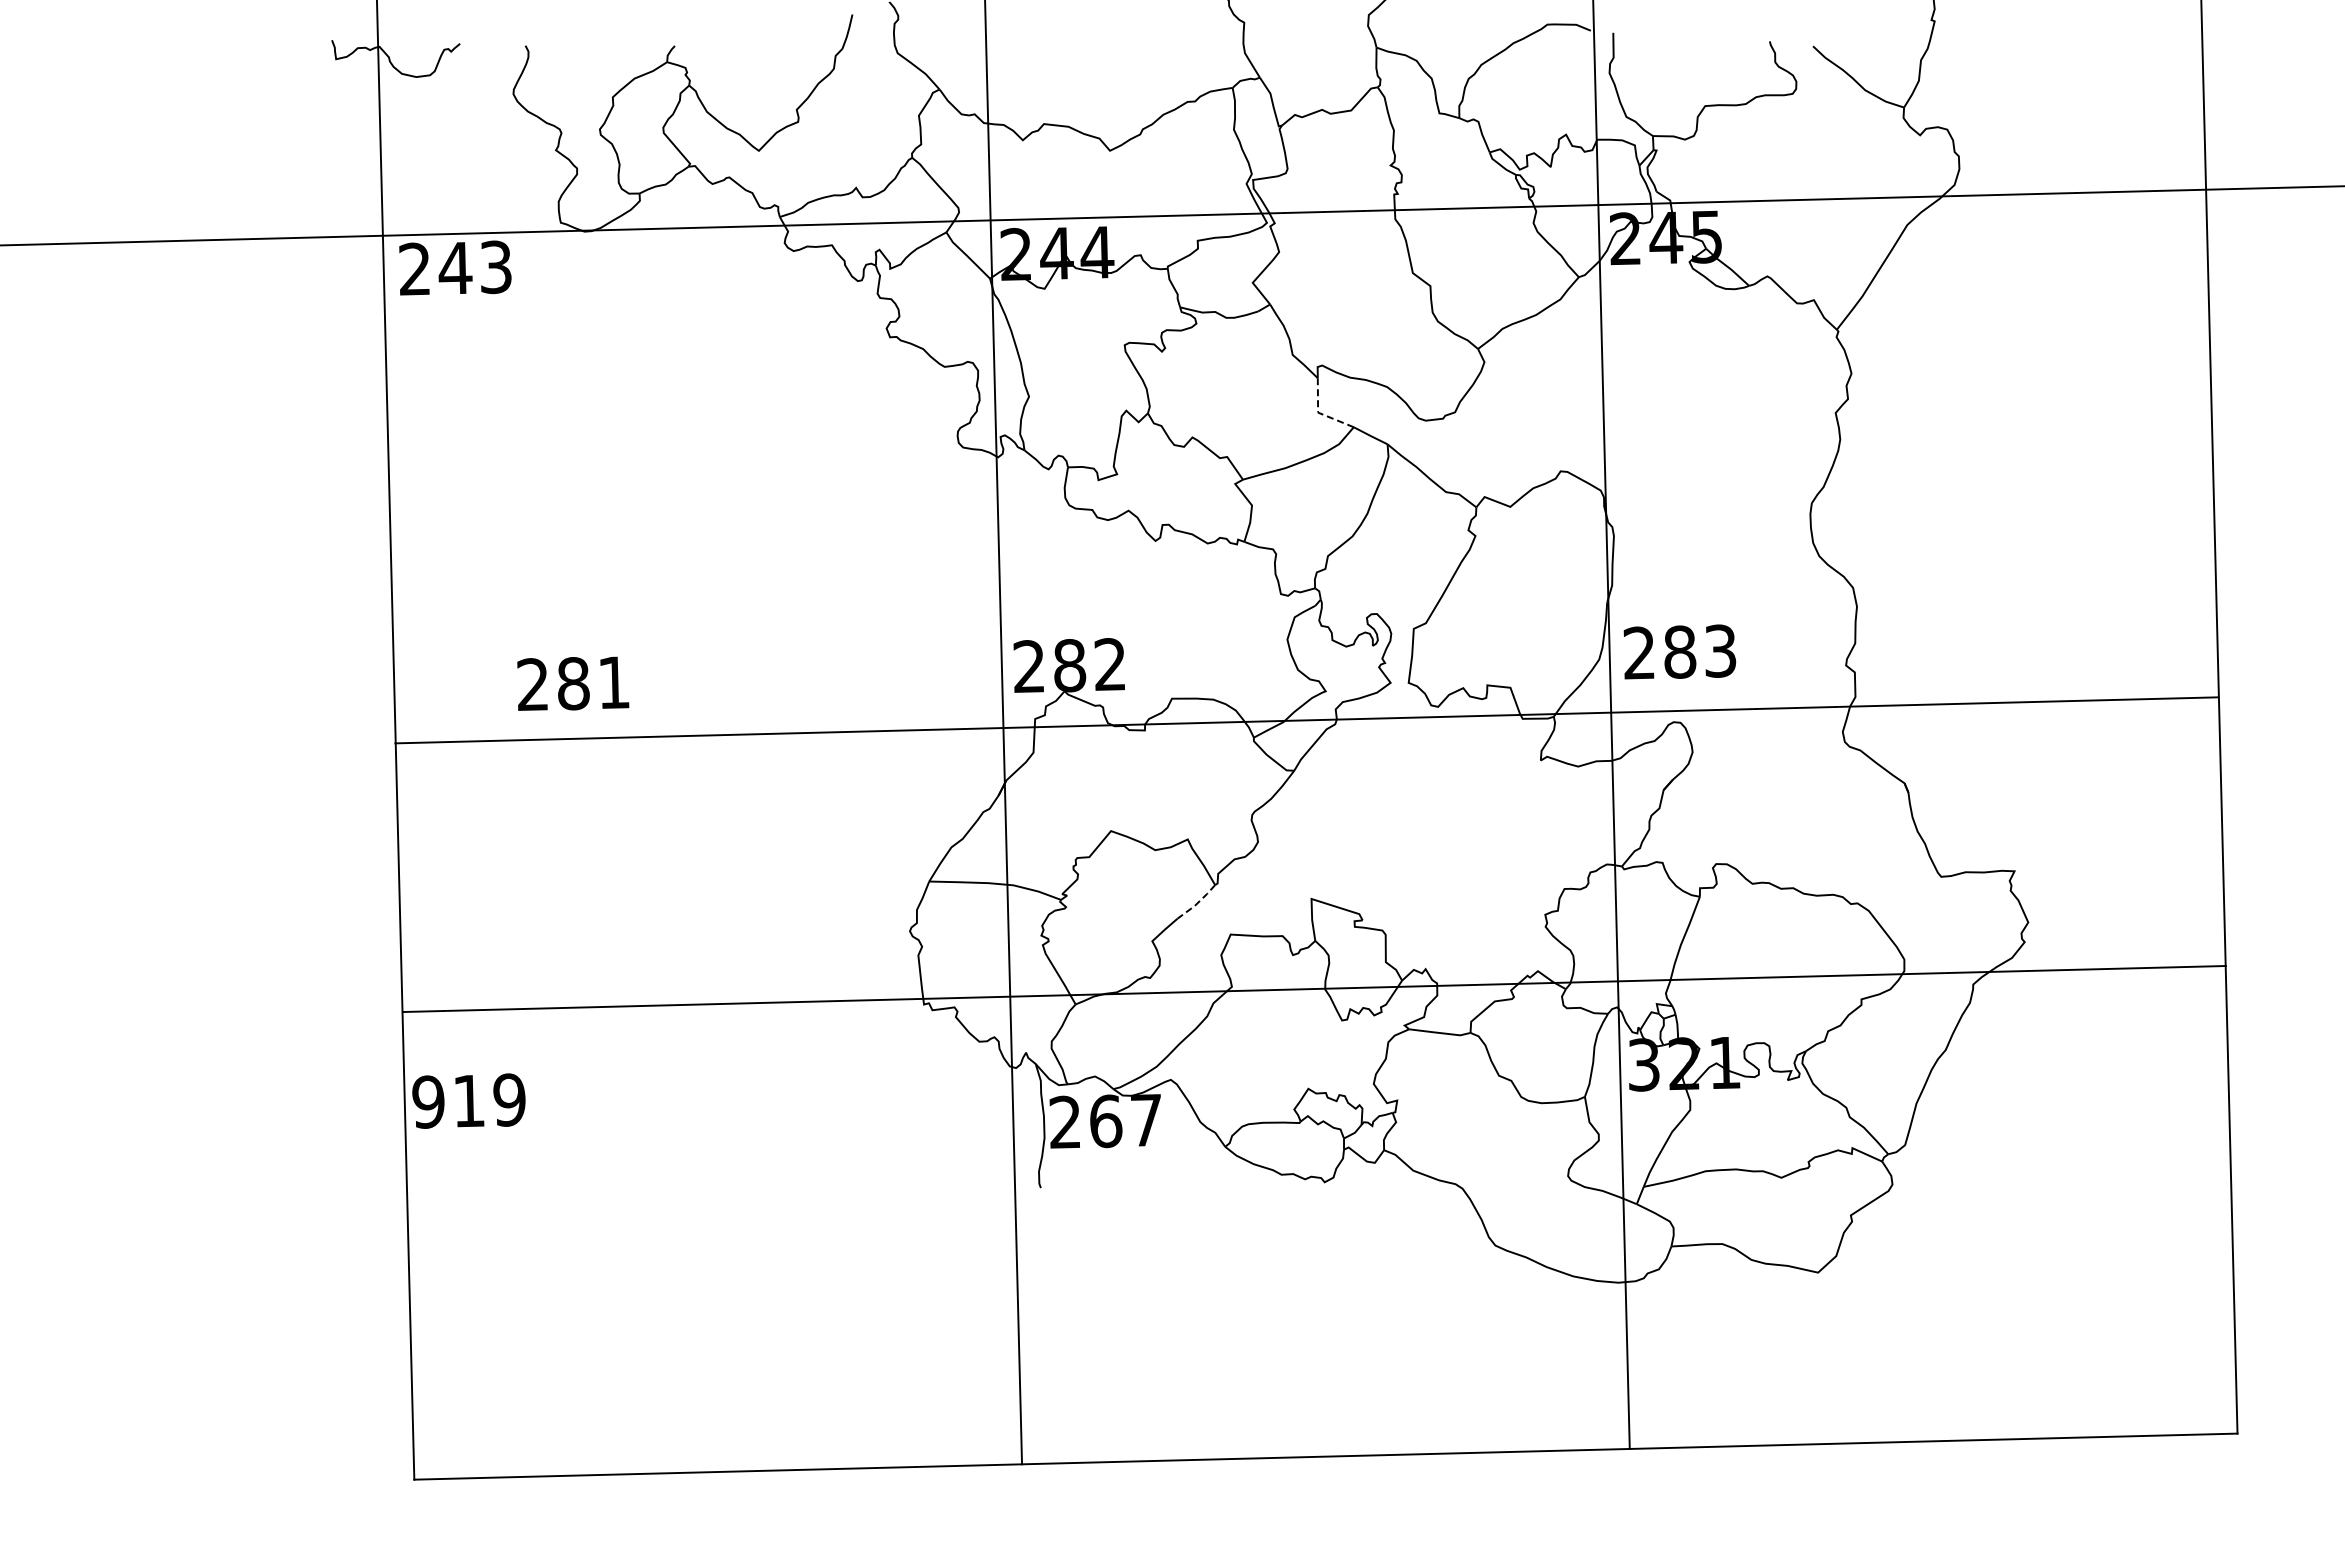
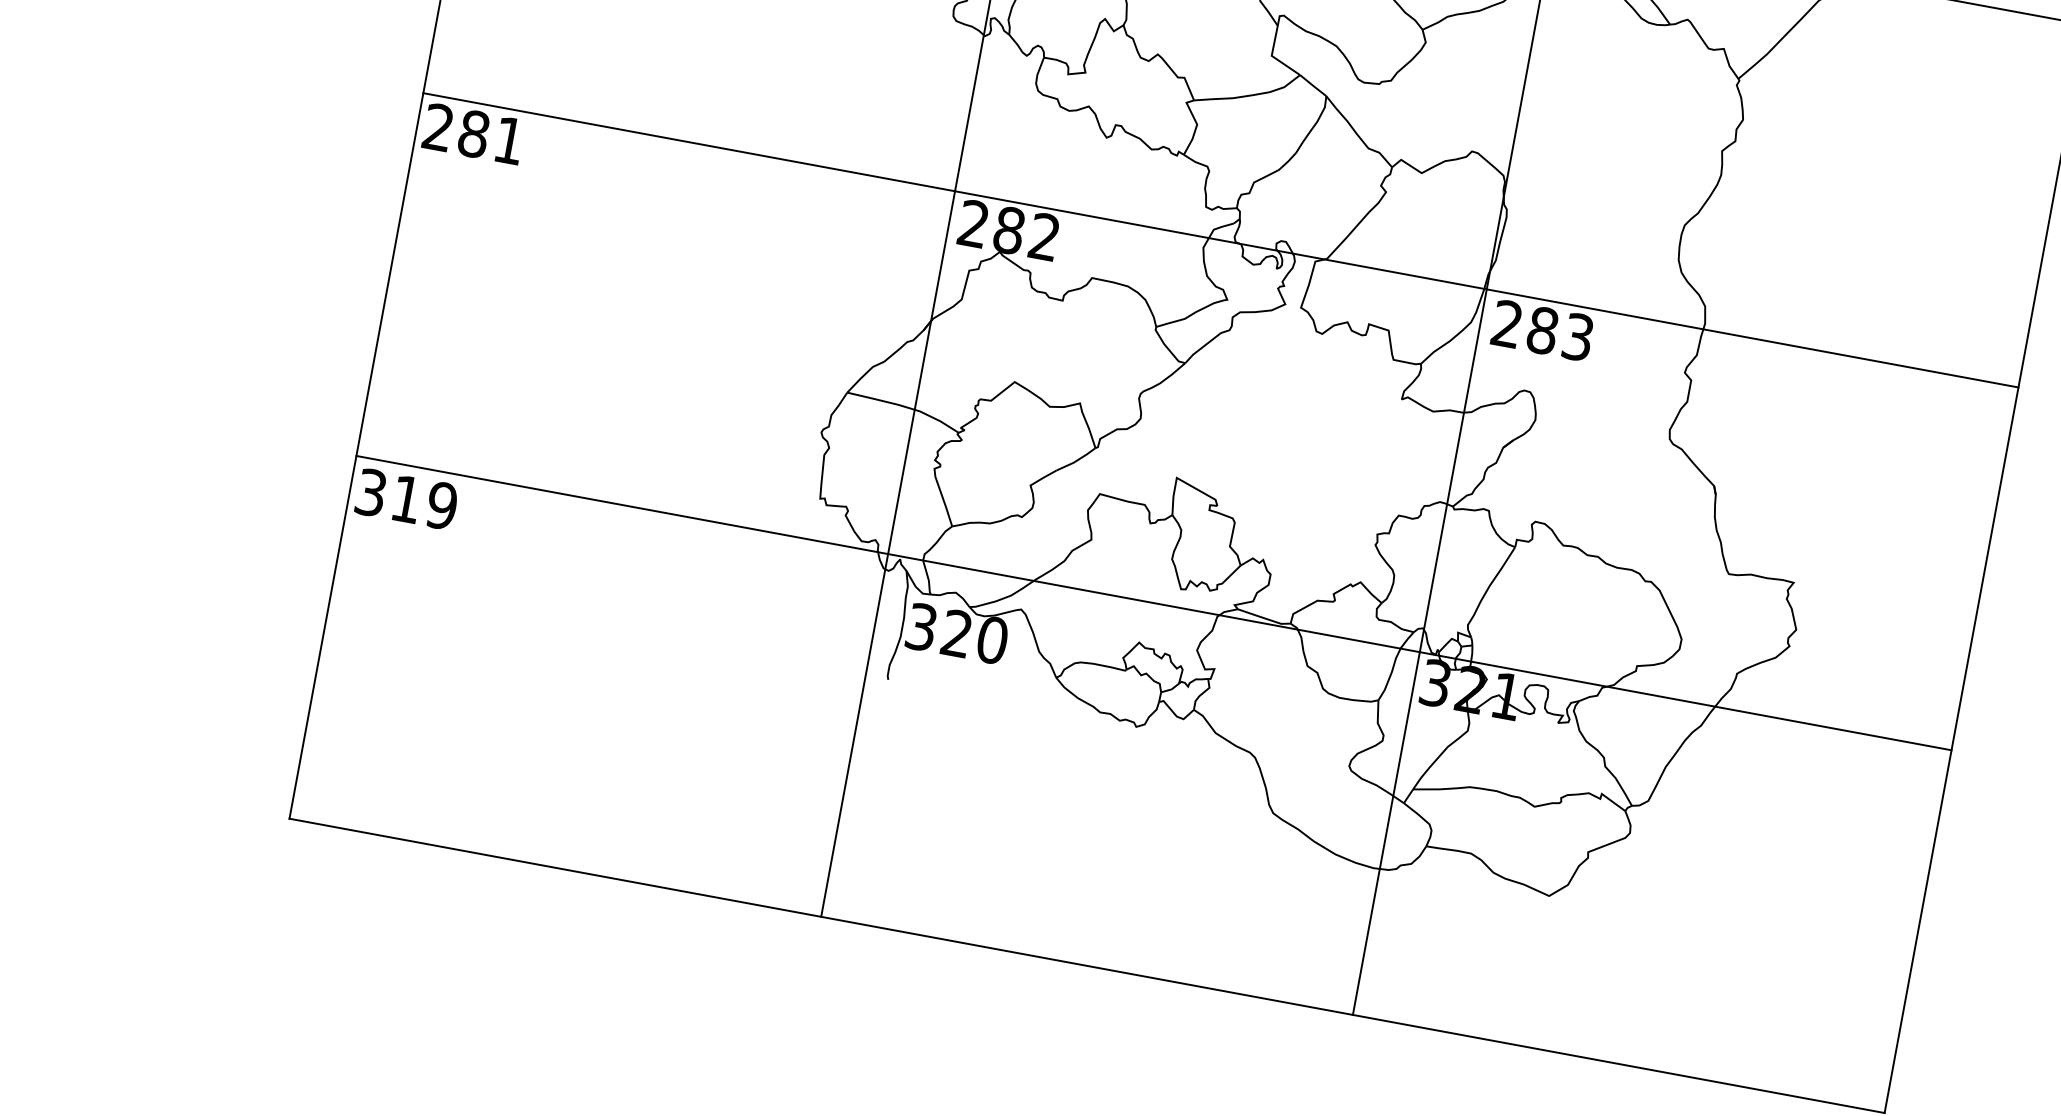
line: (1319, 413) -> (1272, 56), dashed -> solid
text: (573, 683) -> (473, 133), moved
line: (1306, 720) -> (1220, 240), moved
line: (1197, 903) -> (1076, 460), dashed -> solid
line: (1314, 989) -> (1153, 603), moved
text: (428, 1101) -> (371, 492), 919 -> 319
text: (1105, 1121) -> (956, 633), 267 -> 320

